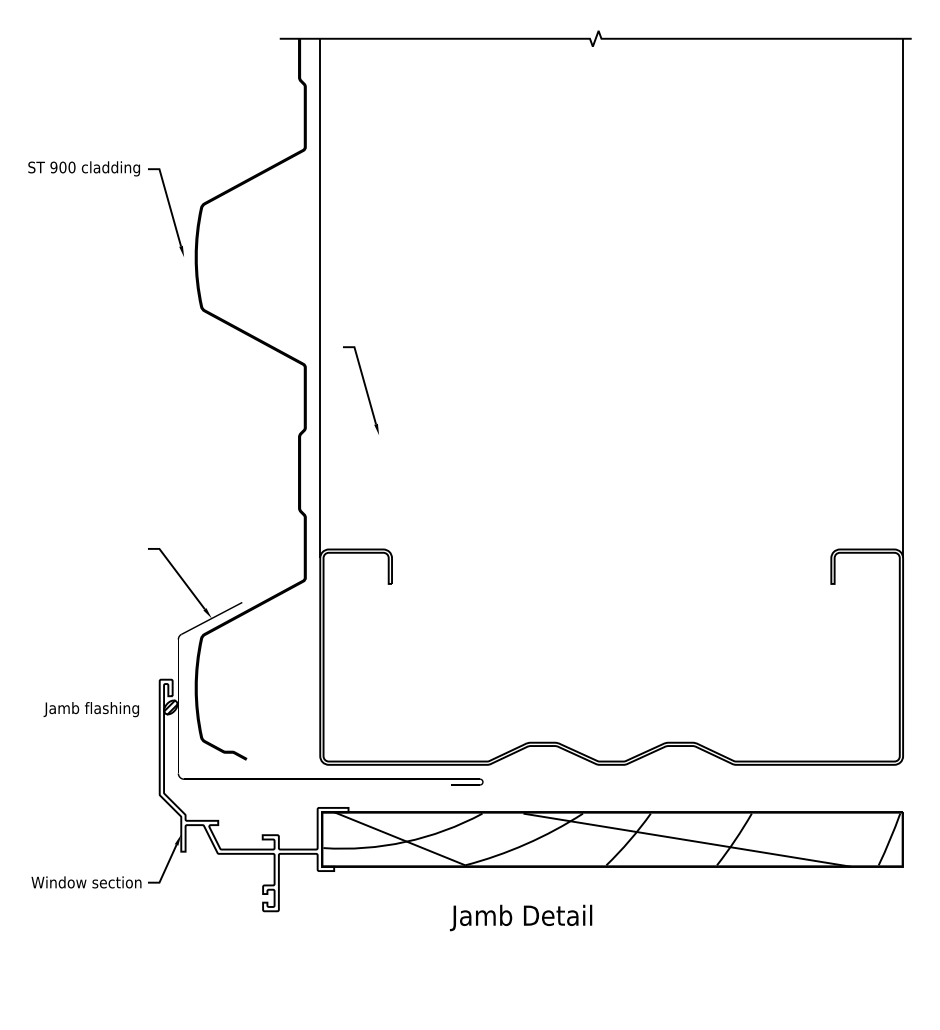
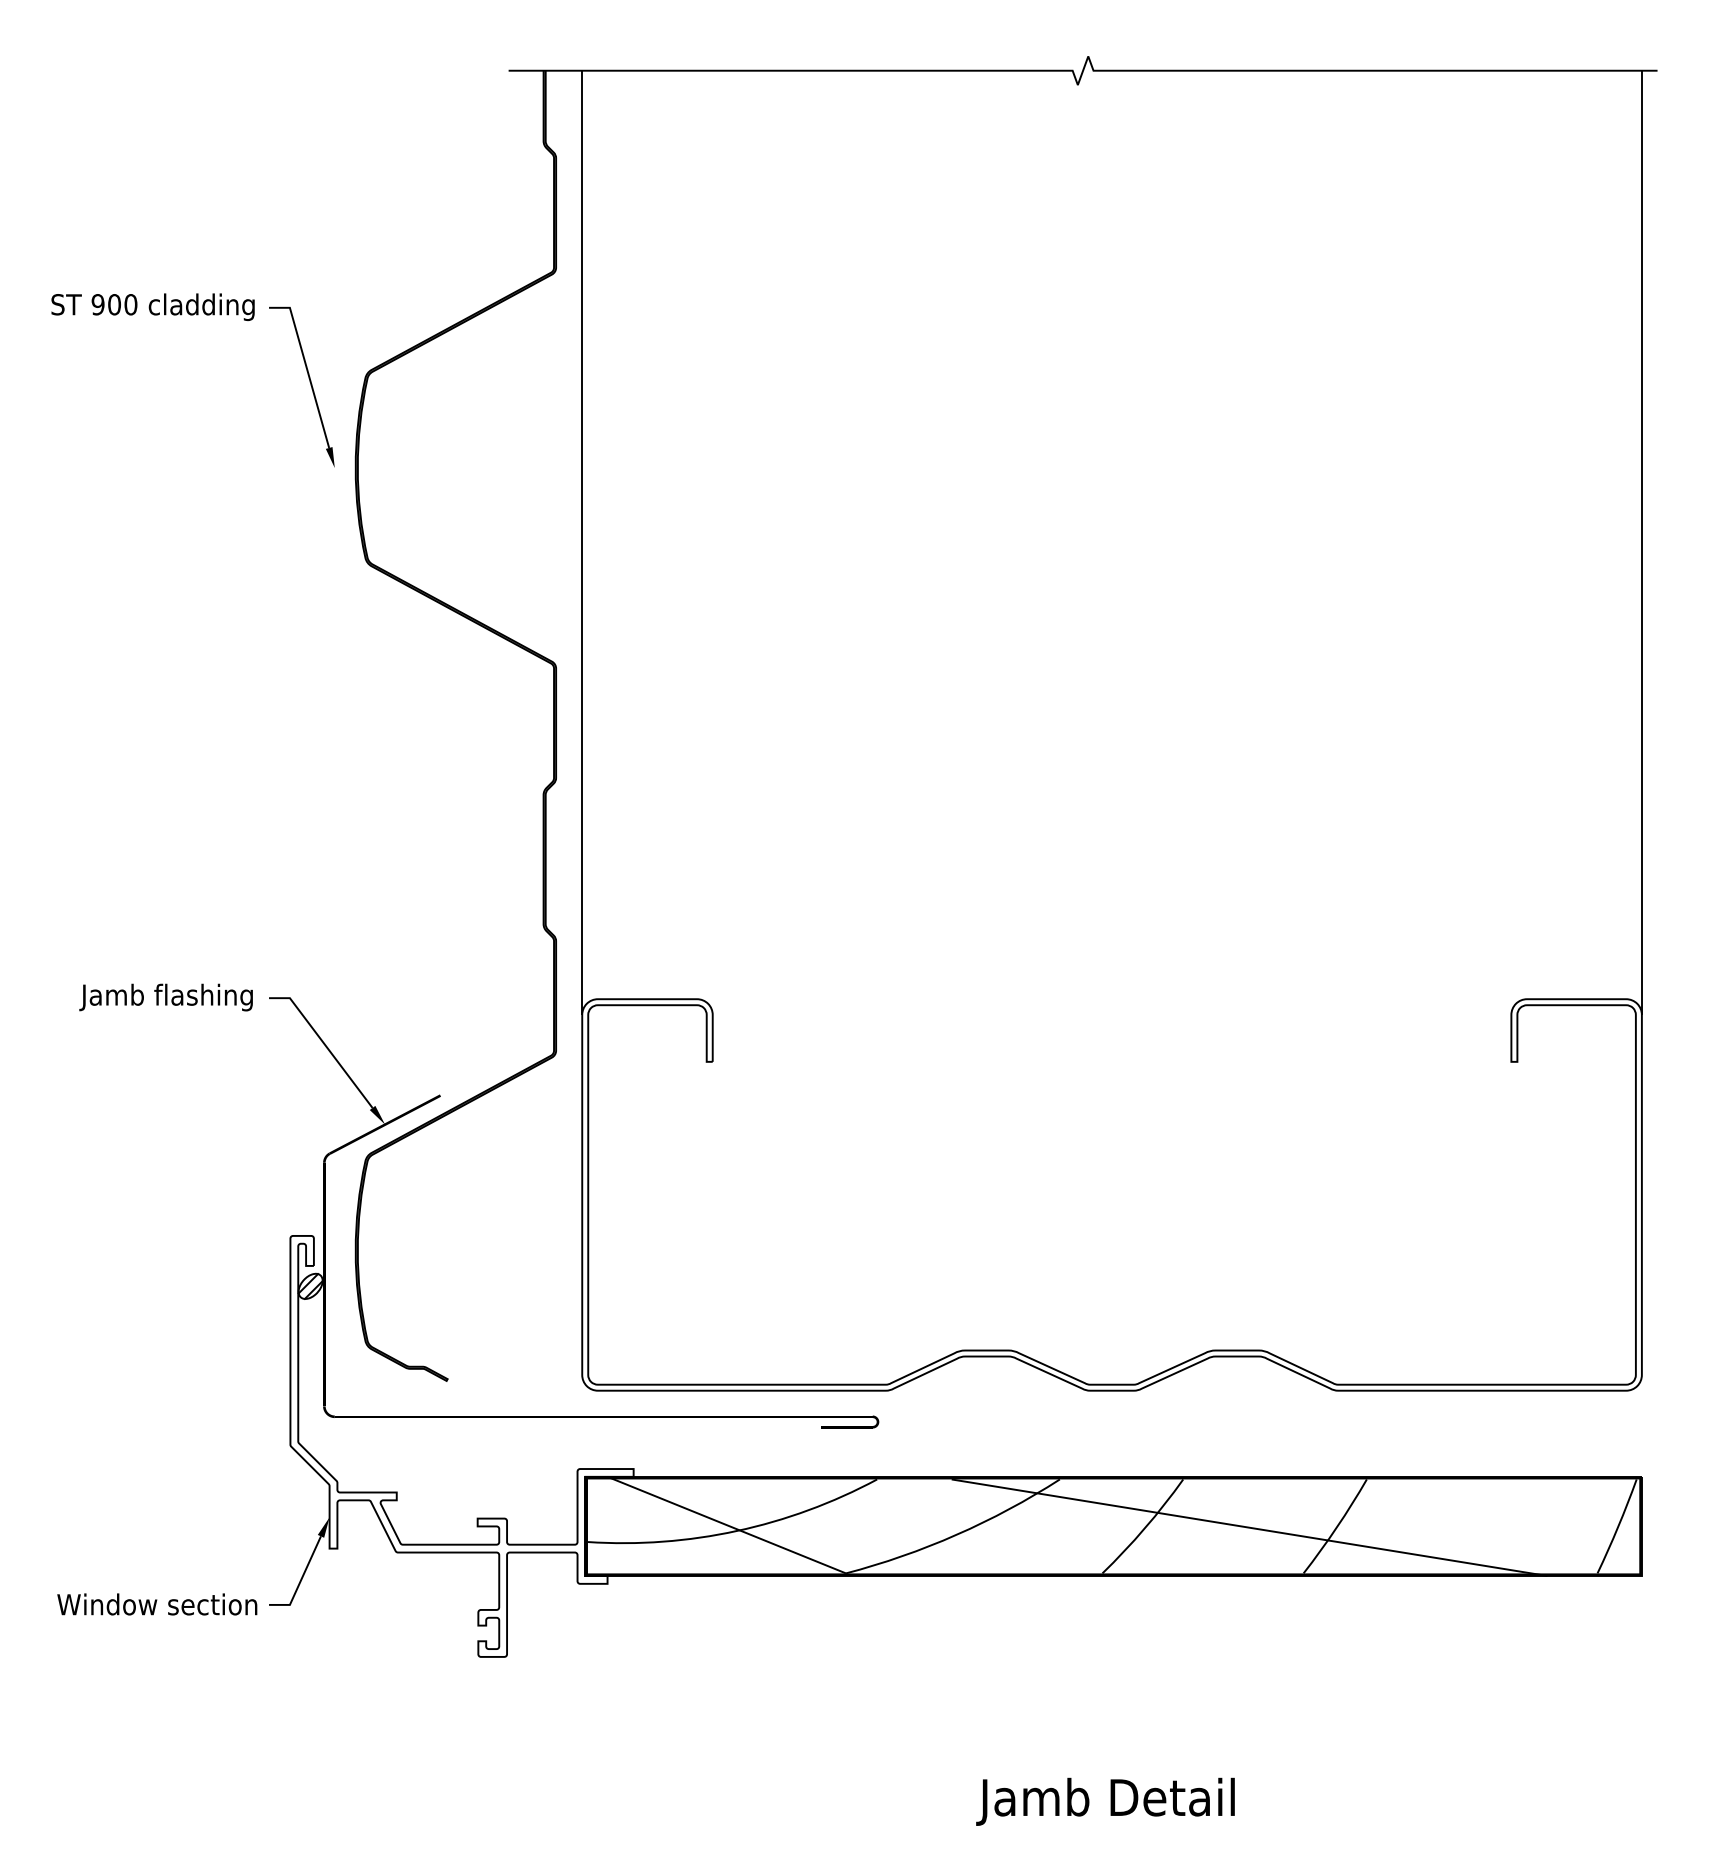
part: (360, 390) -> (655, 710), removed
text: (90, 709) -> (164, 997), moved
text: (521, 917) -> (1106, 1800), moved

